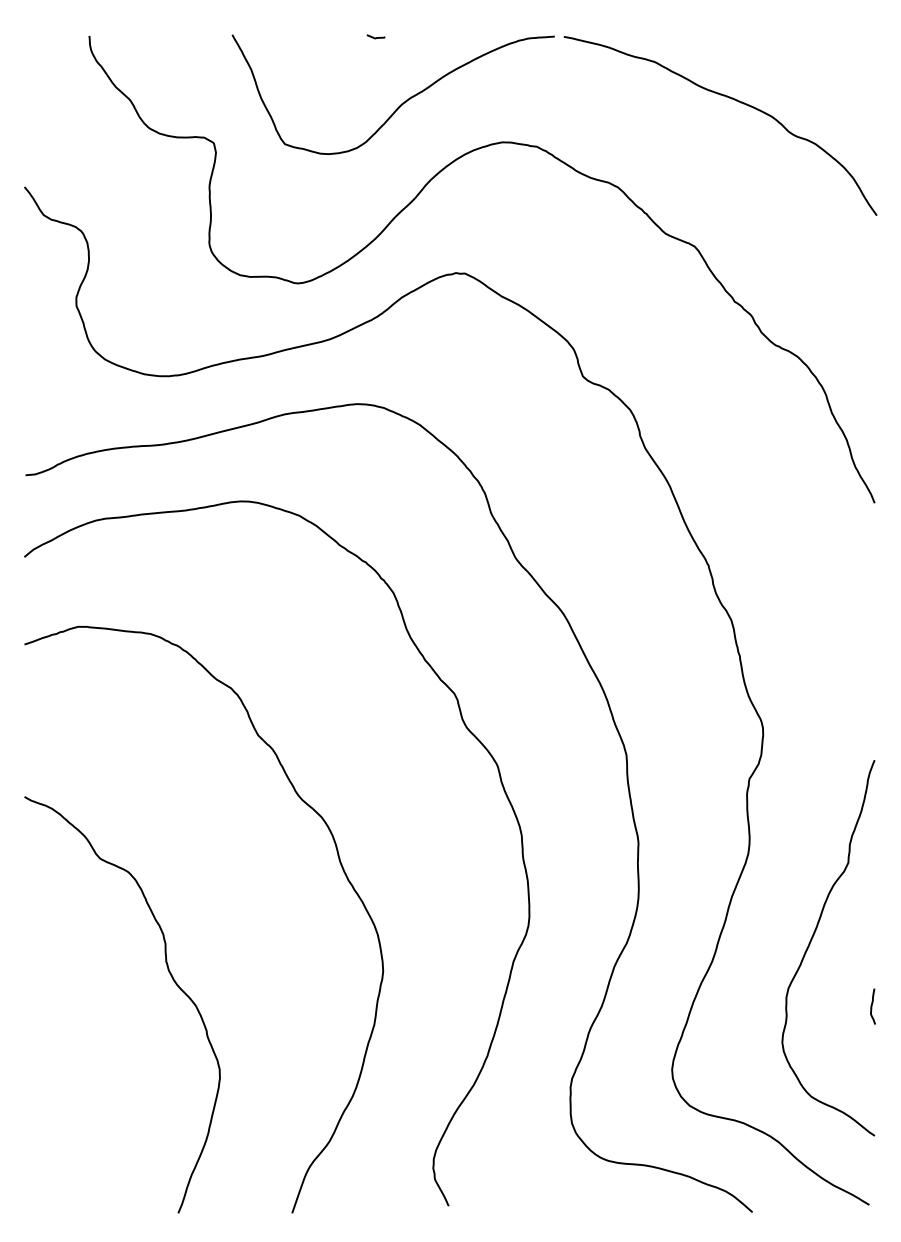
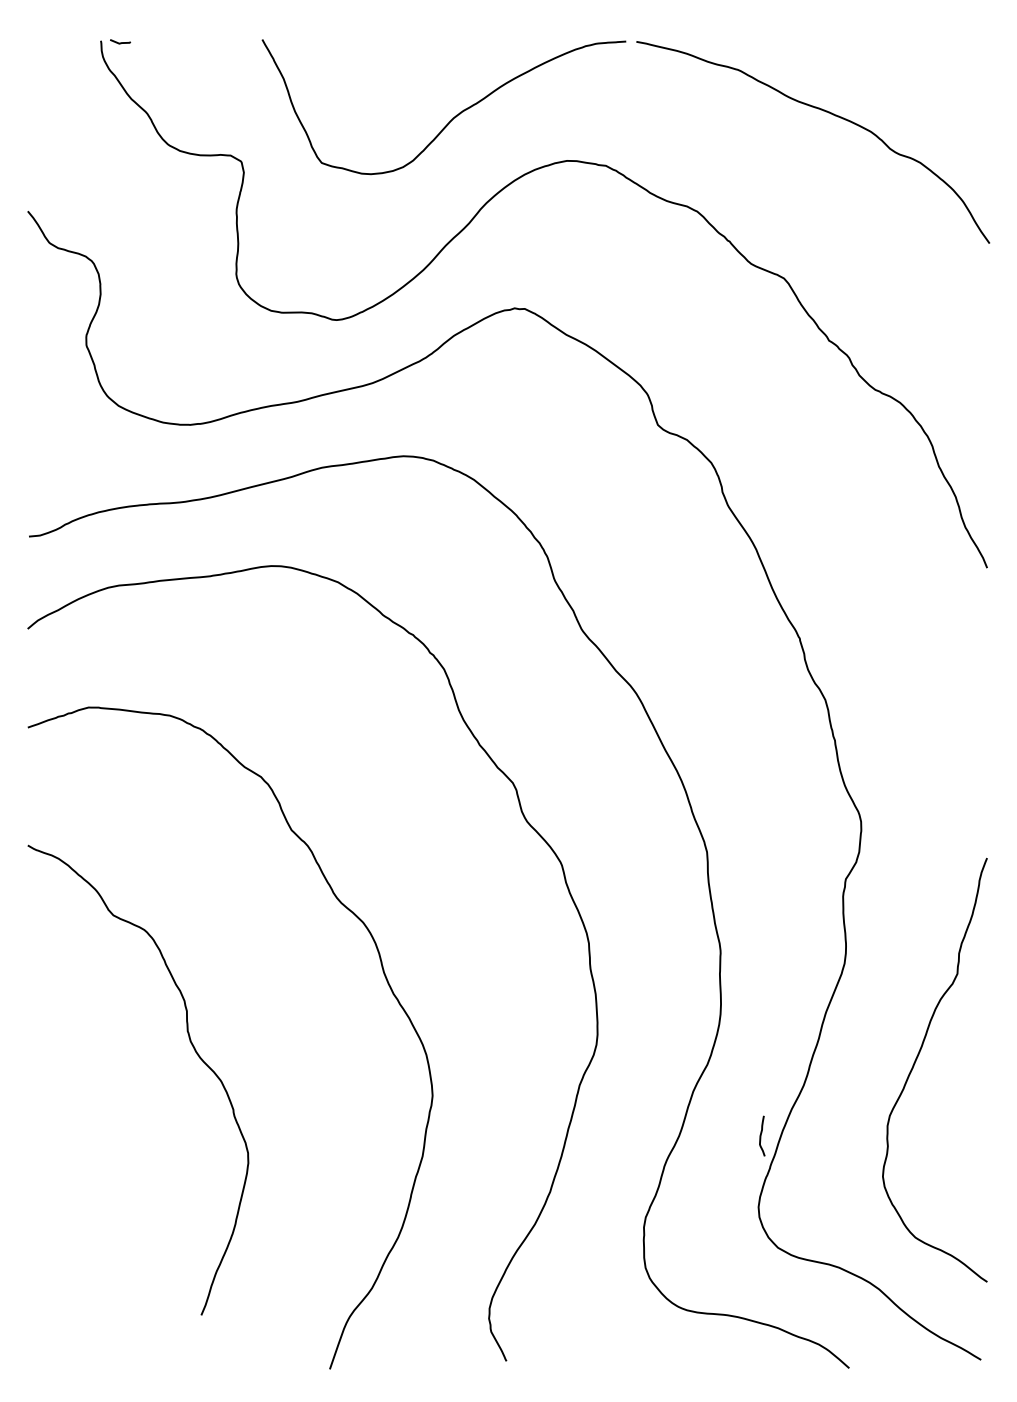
line: (376, 37) -> (120, 42), moved
curve: (172, 979) -> (194, 1051), moved
curve: (872, 1006) -> (761, 1135), moved

